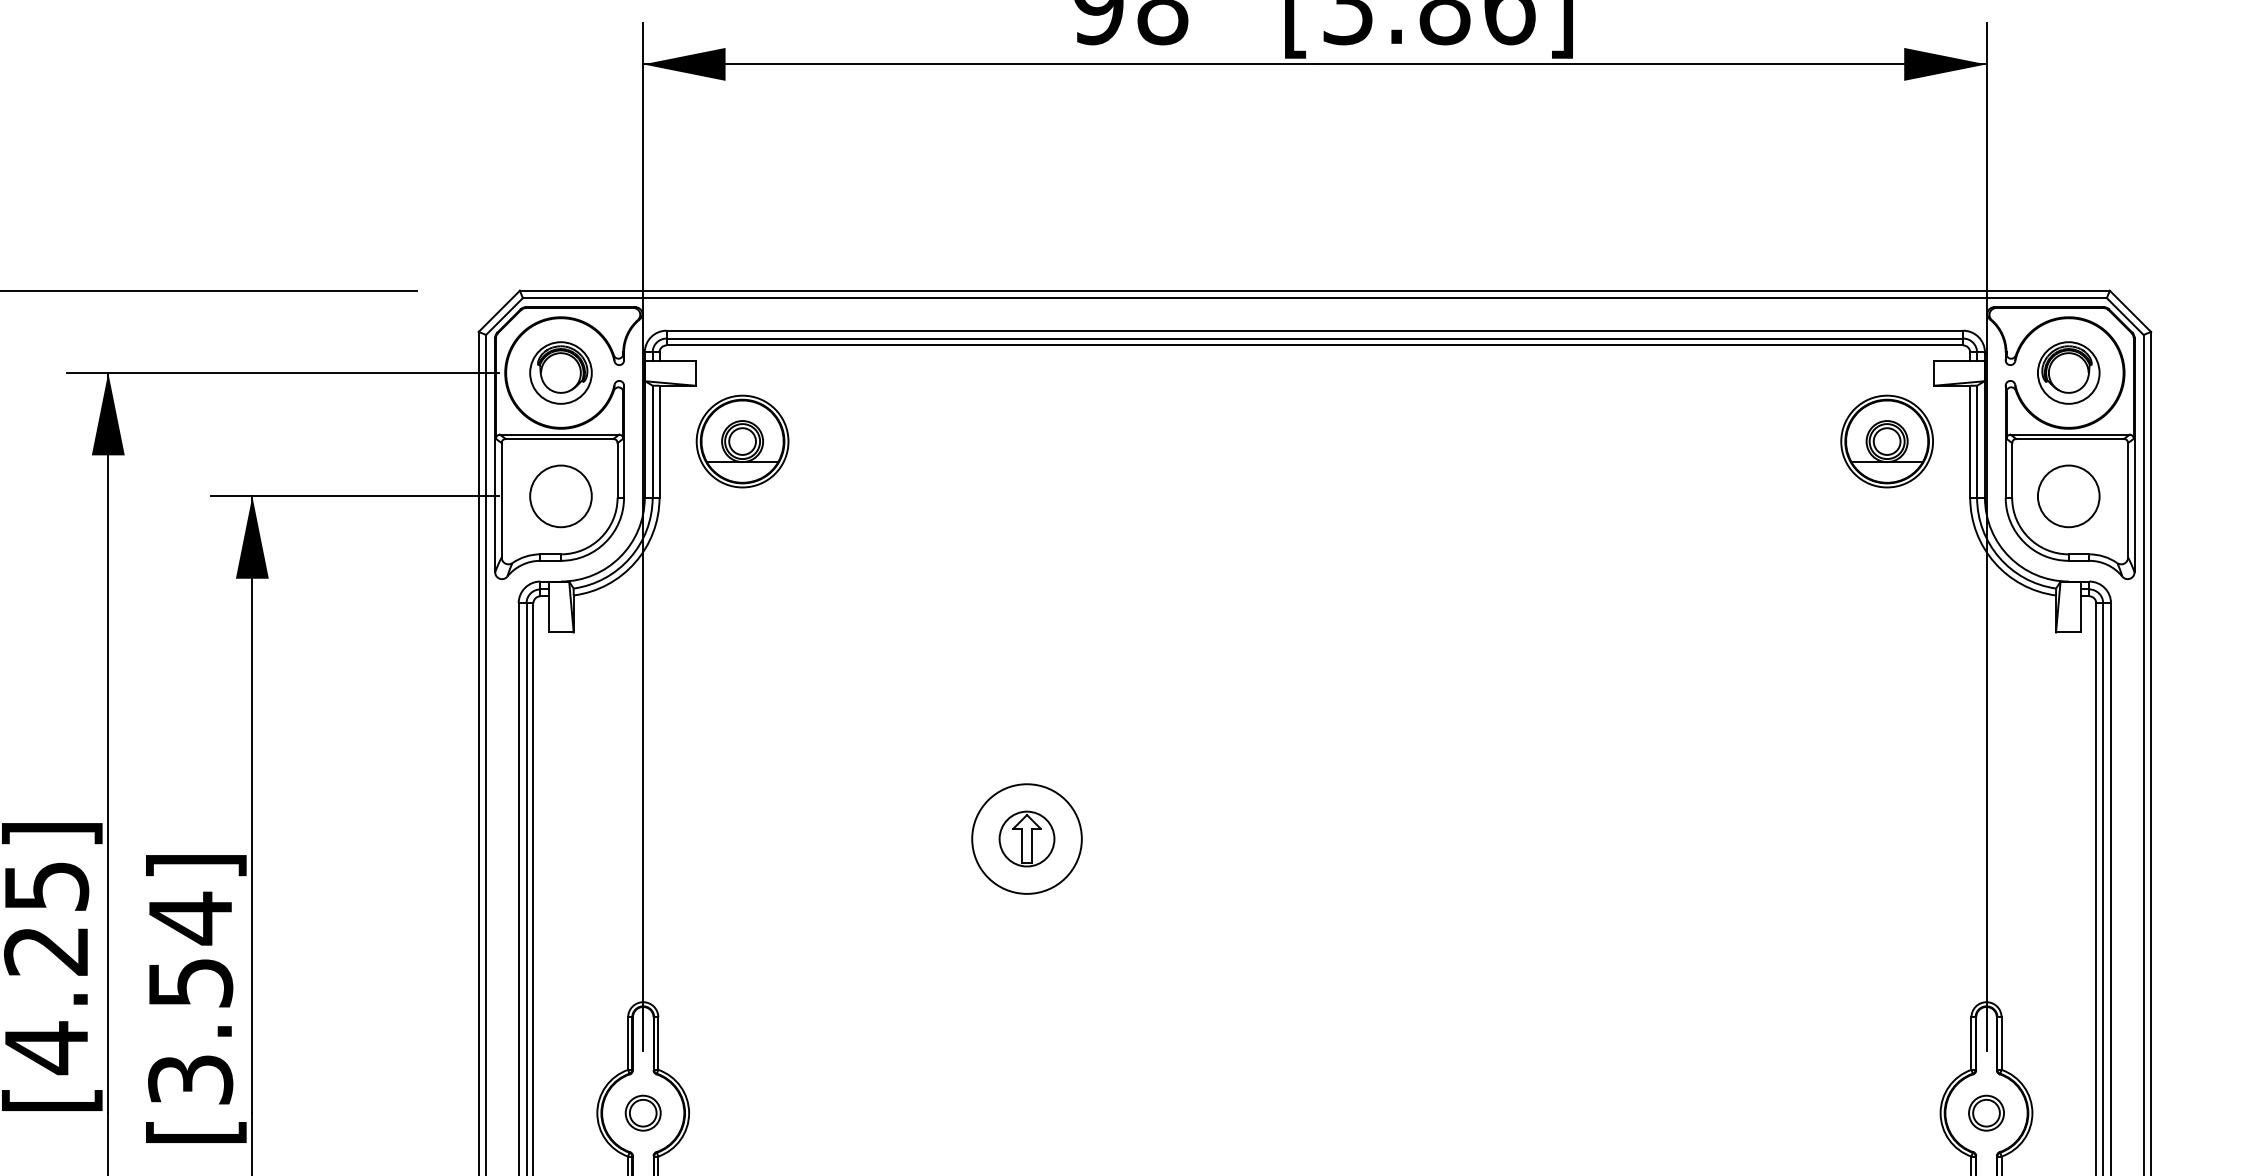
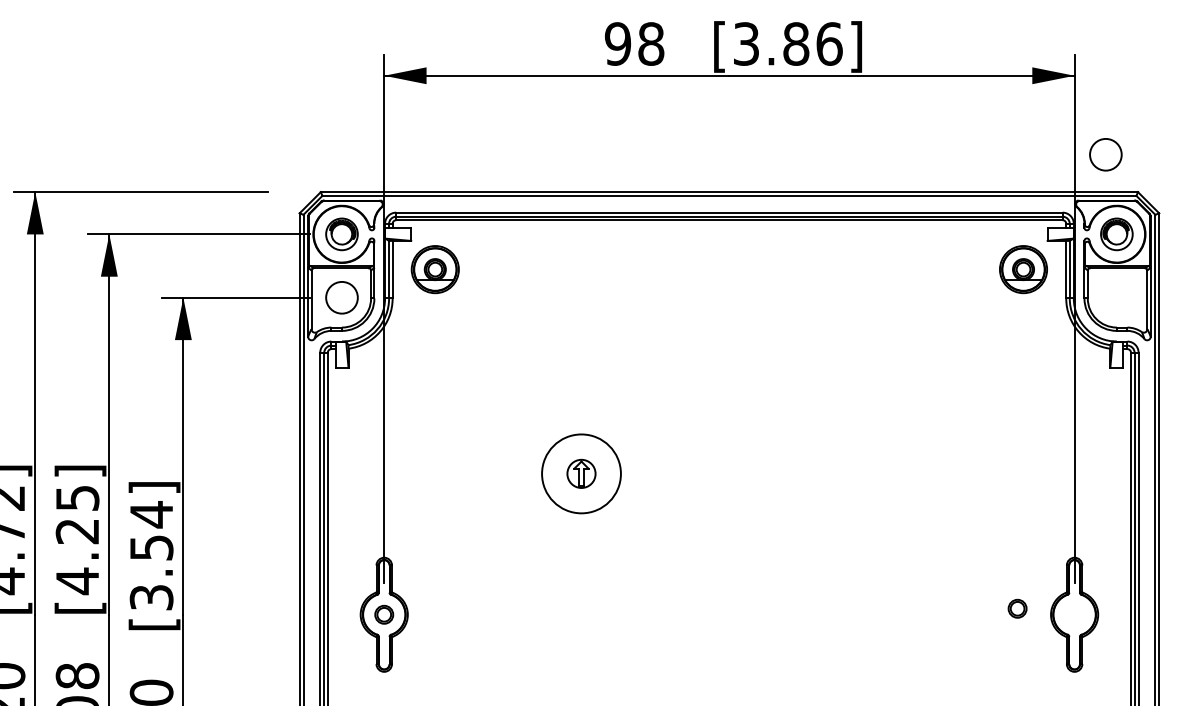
circle: (2068, 495) -> (1105, 154), moved
circle: (1027, 838) -> (581, 473), size x1.4
part: (1986, 1112) -> (1017, 608), moved

